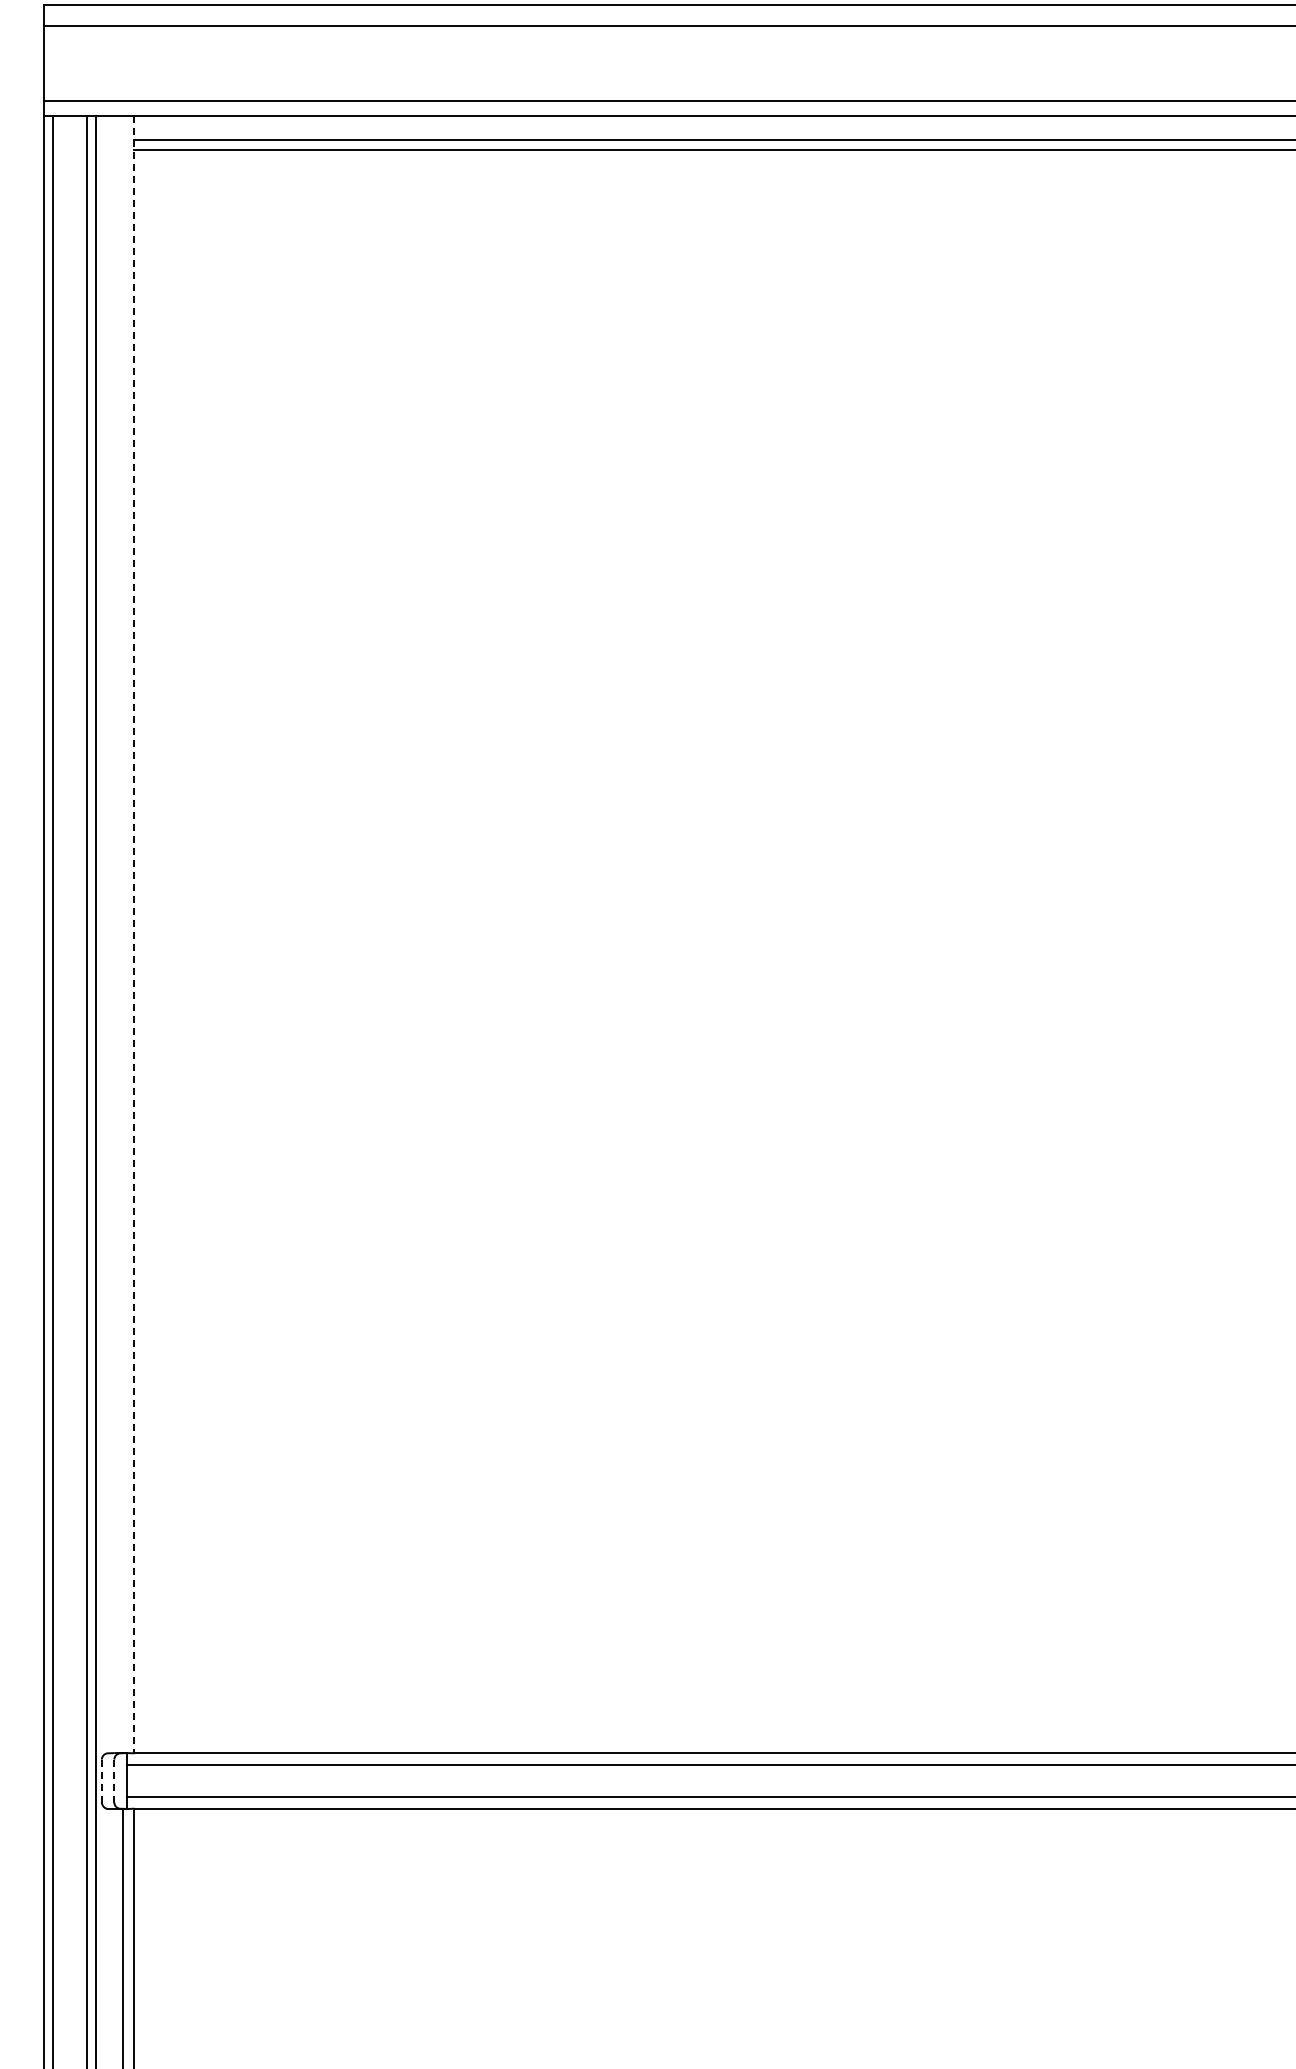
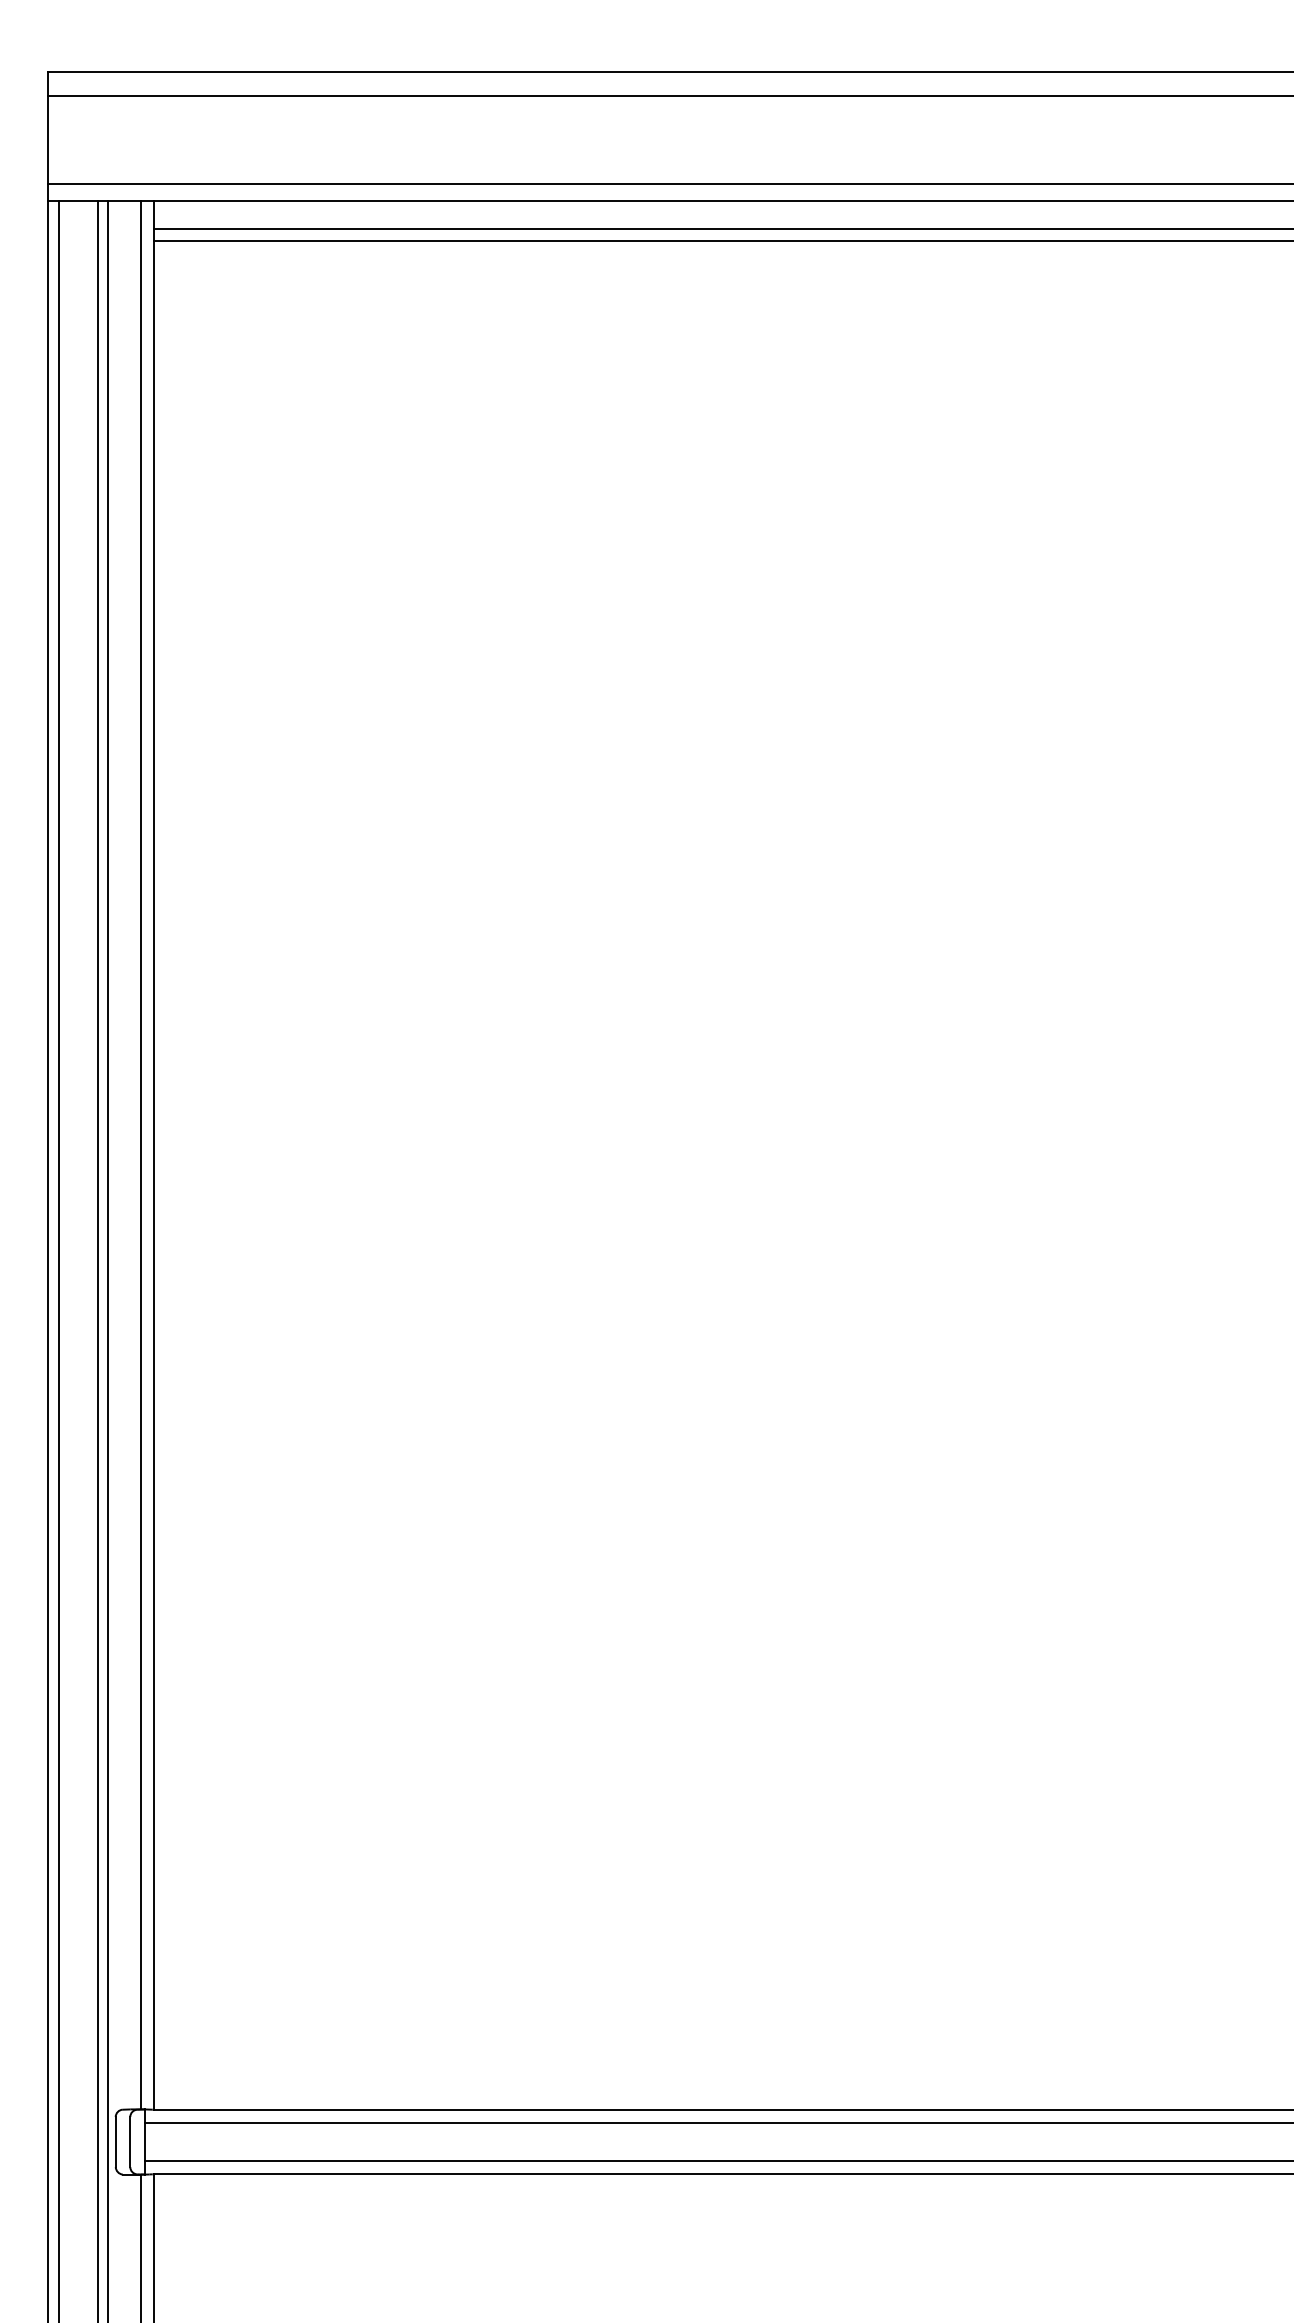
line: (123, 934) -> (140, 1155), added
line: (134, 934) -> (153, 1155), dashed -> solid
line: (101, 1781) -> (115, 2142), dashed -> solid
line: (114, 1781) -> (130, 2142), dashed -> solid

